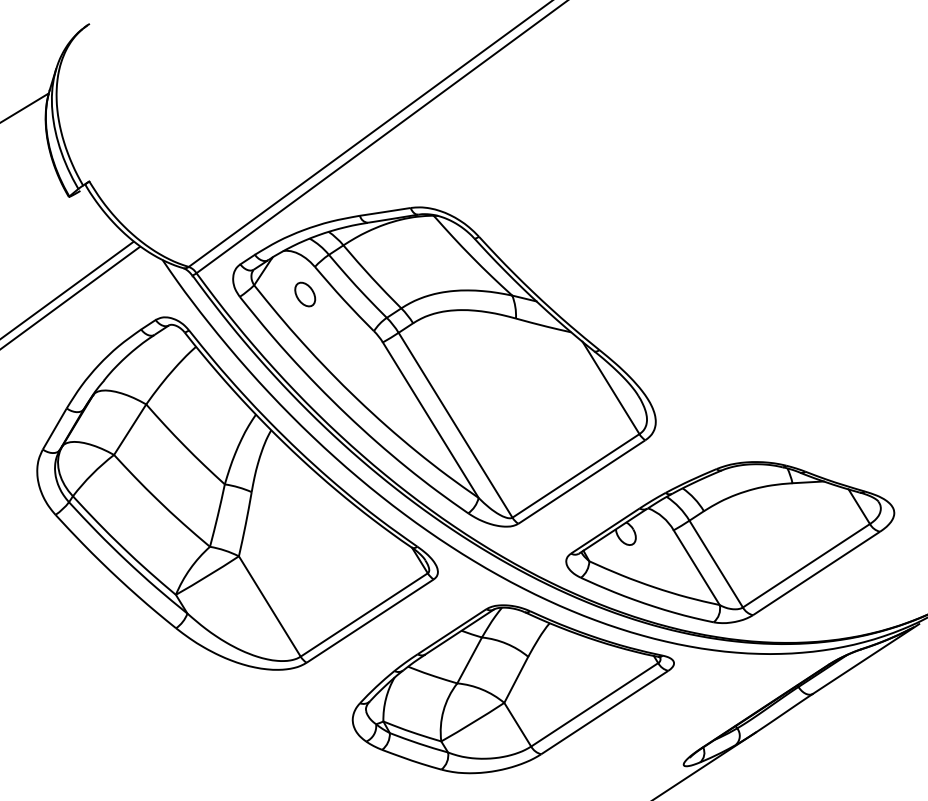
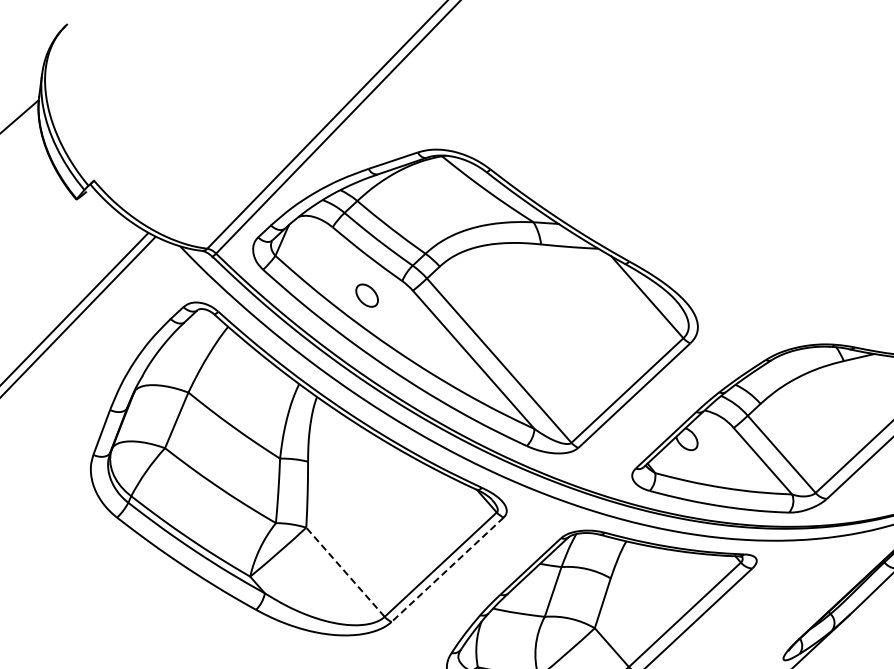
part: (305, 294) -> (367, 295), moved
line: (269, 606) -> (345, 572), solid -> dashed
line: (370, 620) -> (447, 569), solid -> dashed

